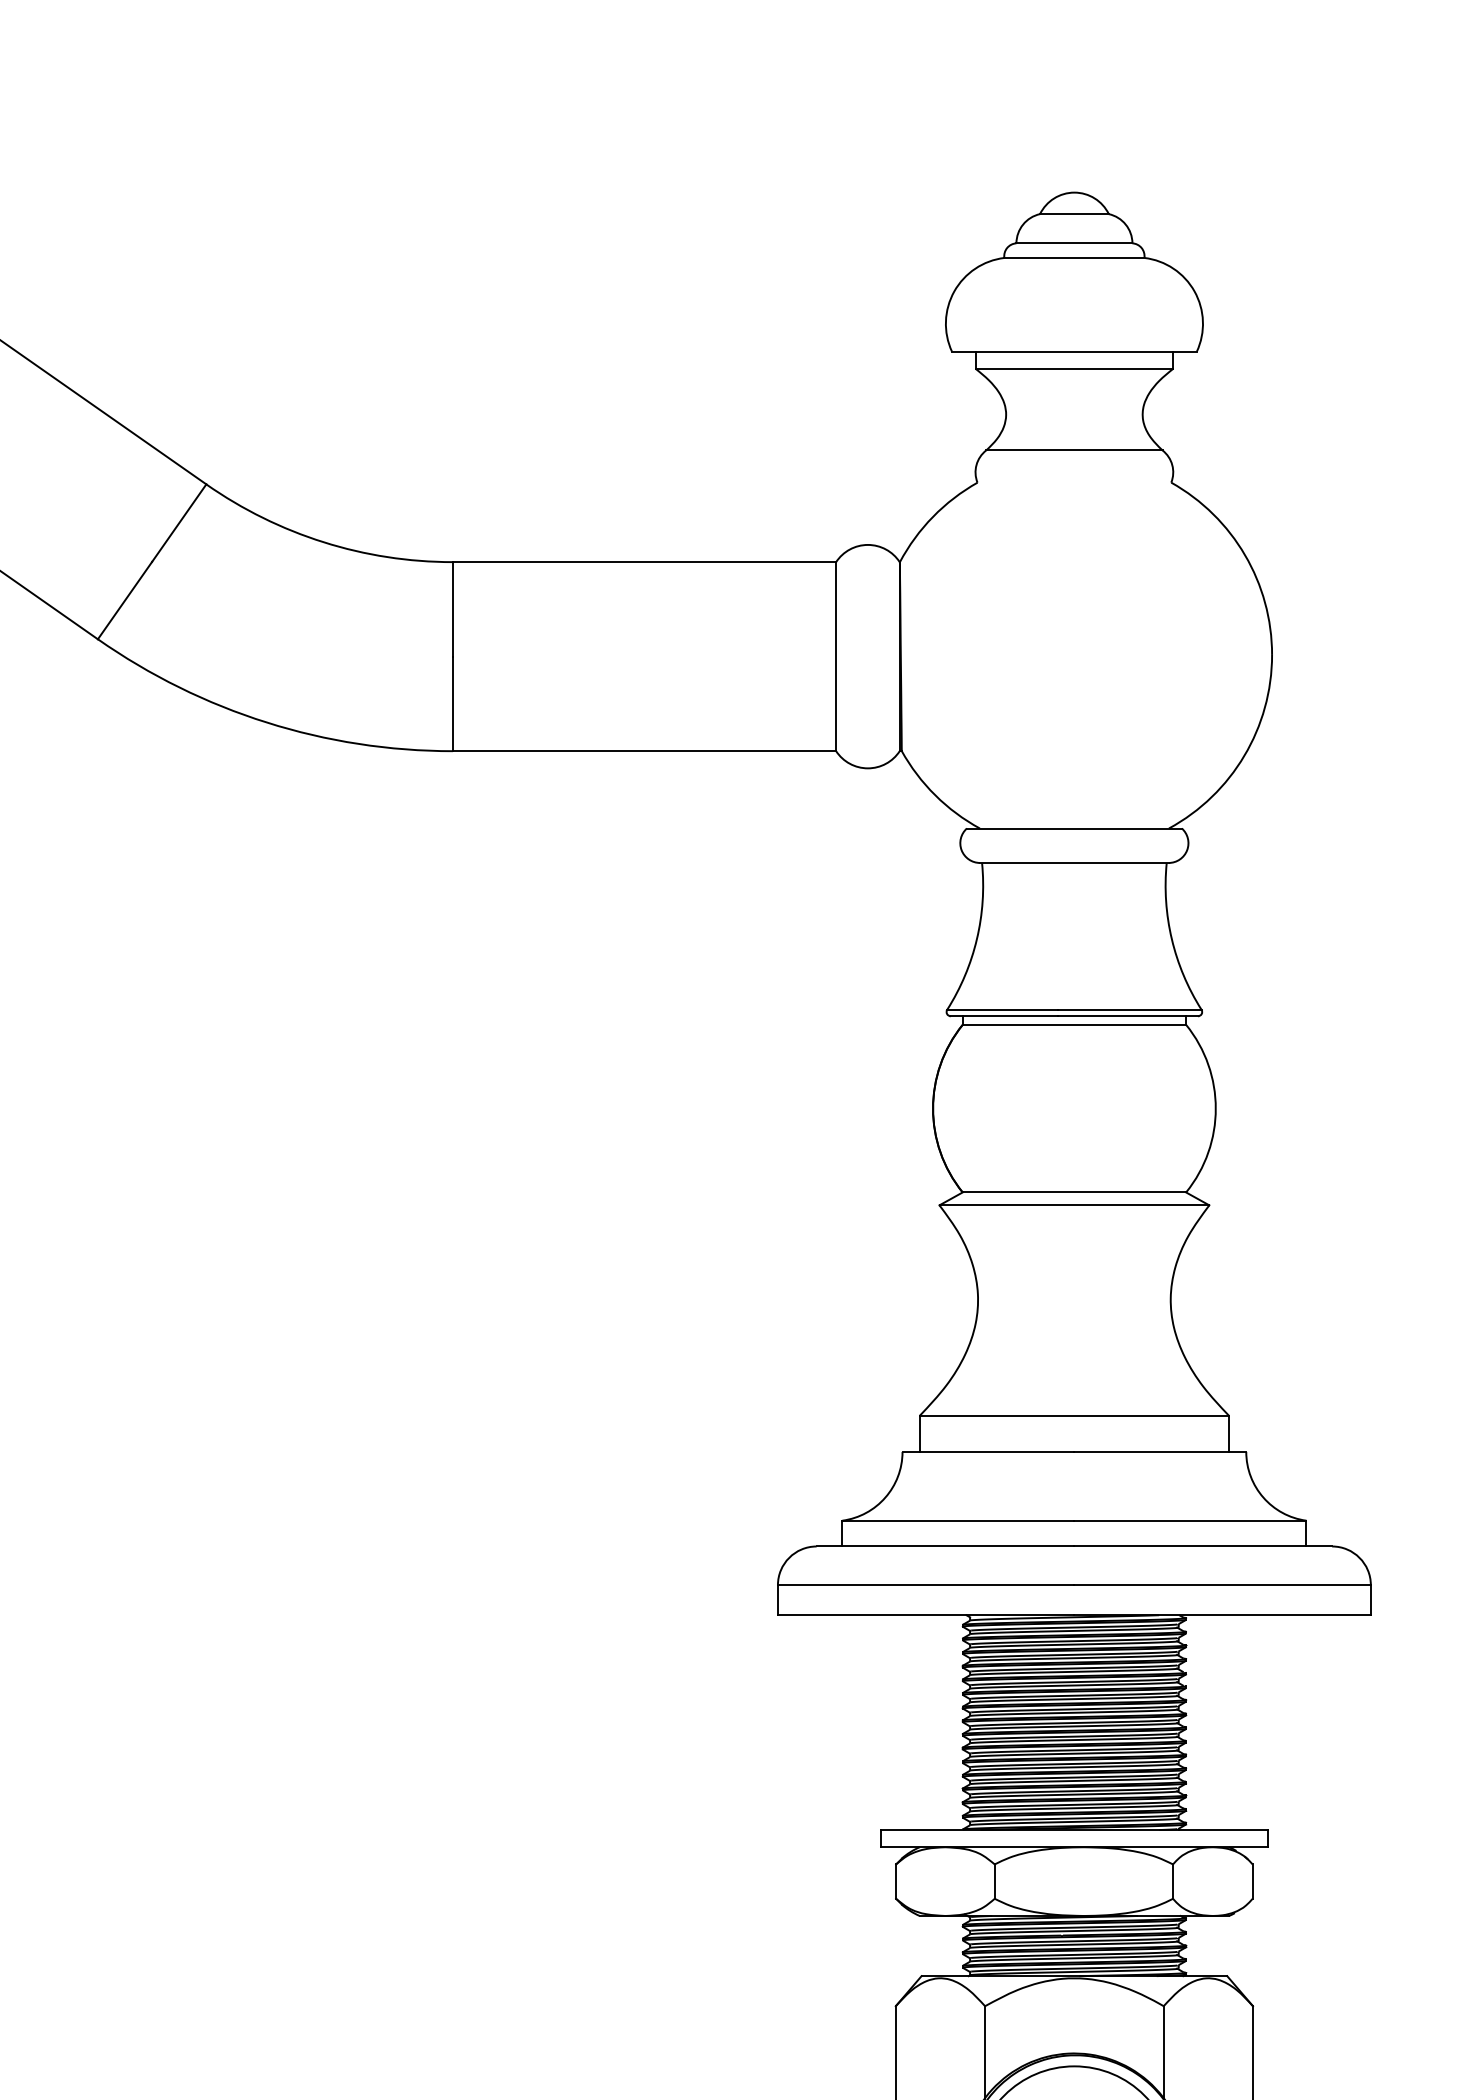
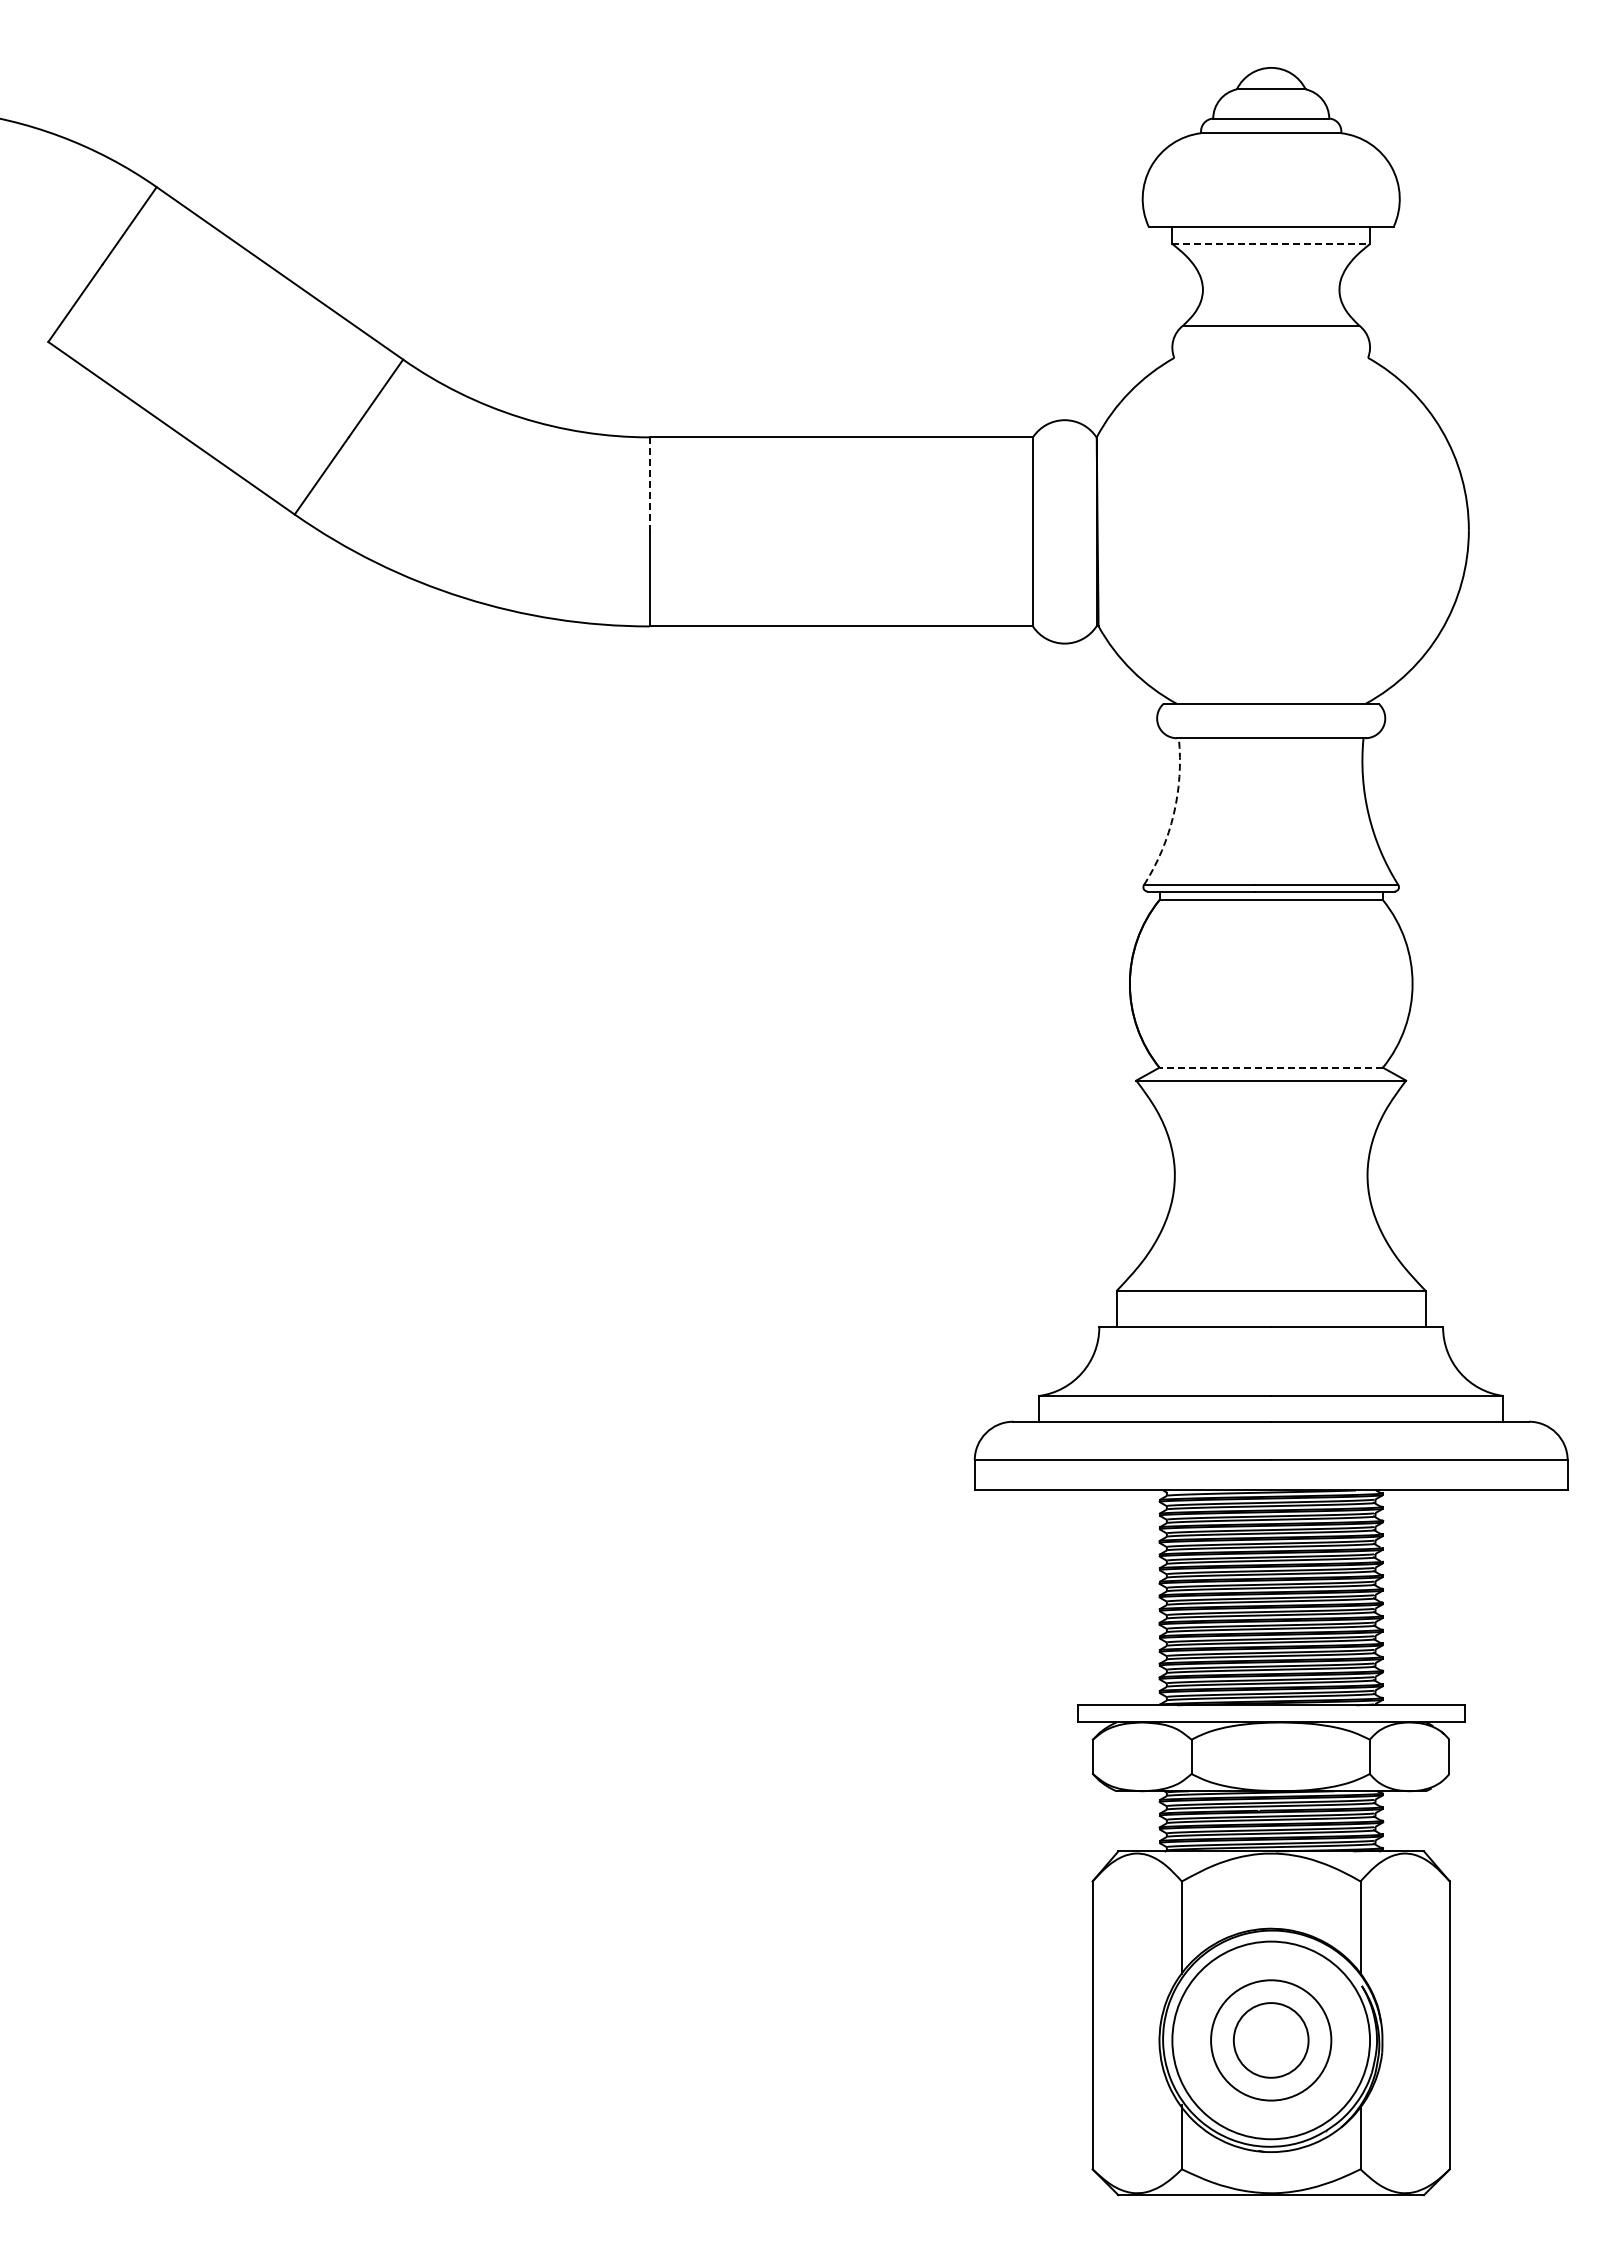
line: (1074, 369) -> (1271, 244), solid -> dashed
line: (452, 609) -> (649, 484), solid -> dashed
arc: (976, 939) -> (1173, 814), solid -> dashed
line: (1074, 1192) -> (1271, 1067), solid -> dashed

